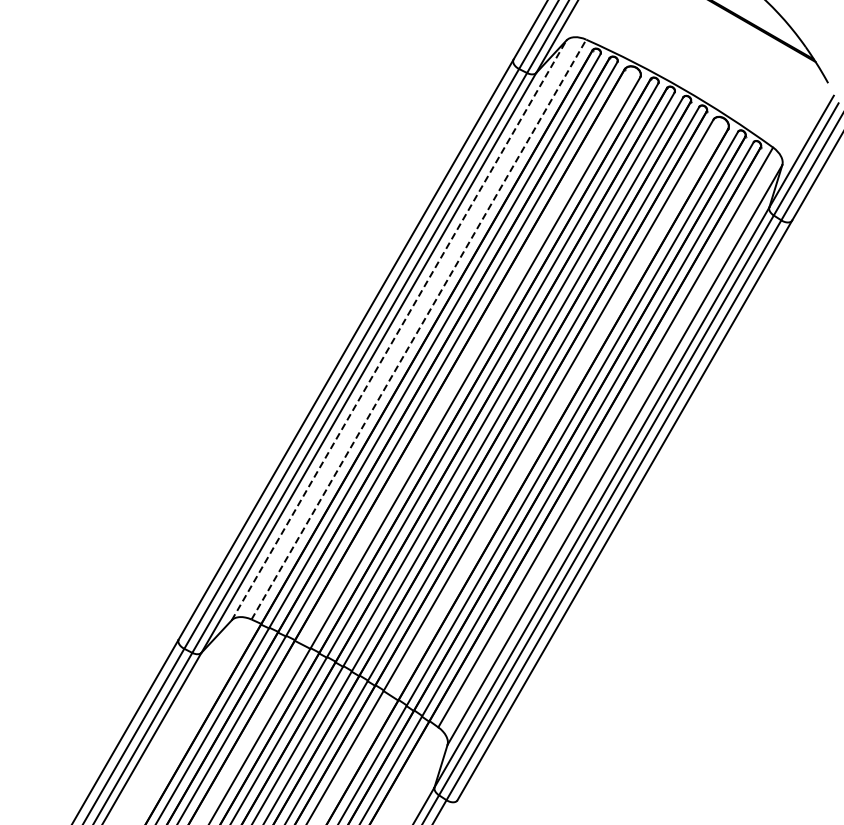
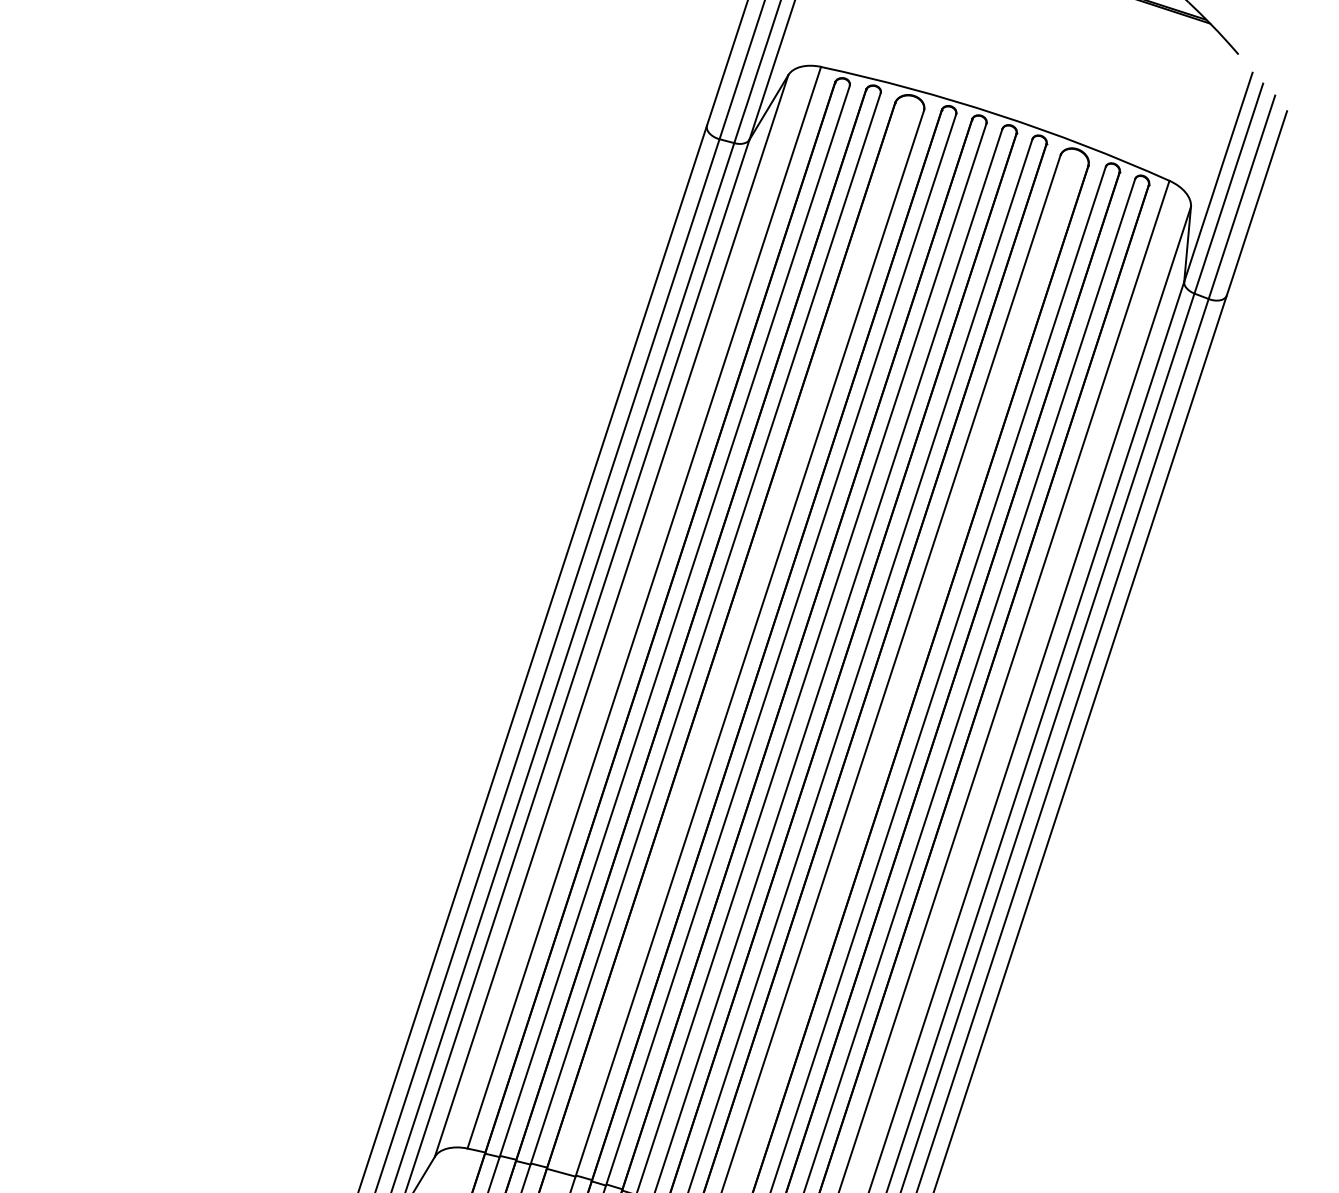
line: (418, 329) -> (643, 607), dashed -> solid
line: (399, 330) -> (612, 616), dashed -> solid

